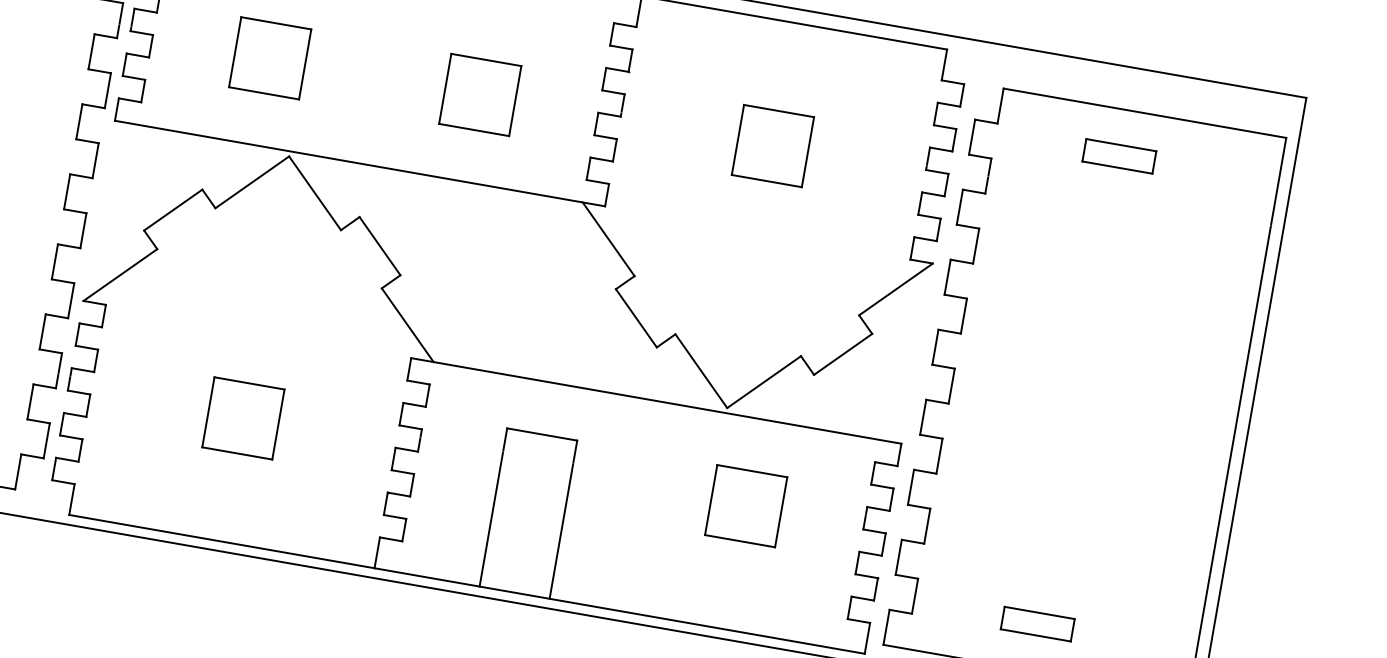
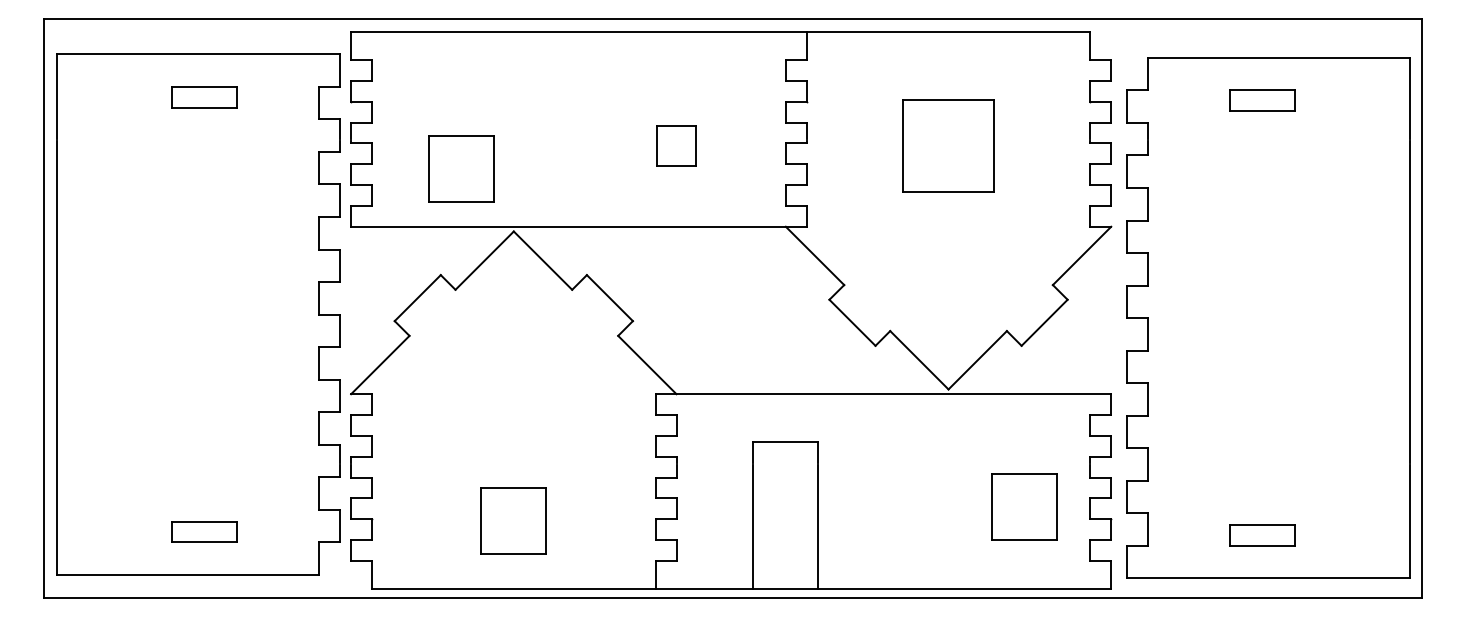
part: (270, 57) -> (461, 168), moved
part: (480, 94) -> (676, 145), size x0.6
part: (773, 145) -> (948, 145), size x1.4
part: (243, 417) -> (513, 520), moved
part: (746, 505) -> (1024, 506), moved

